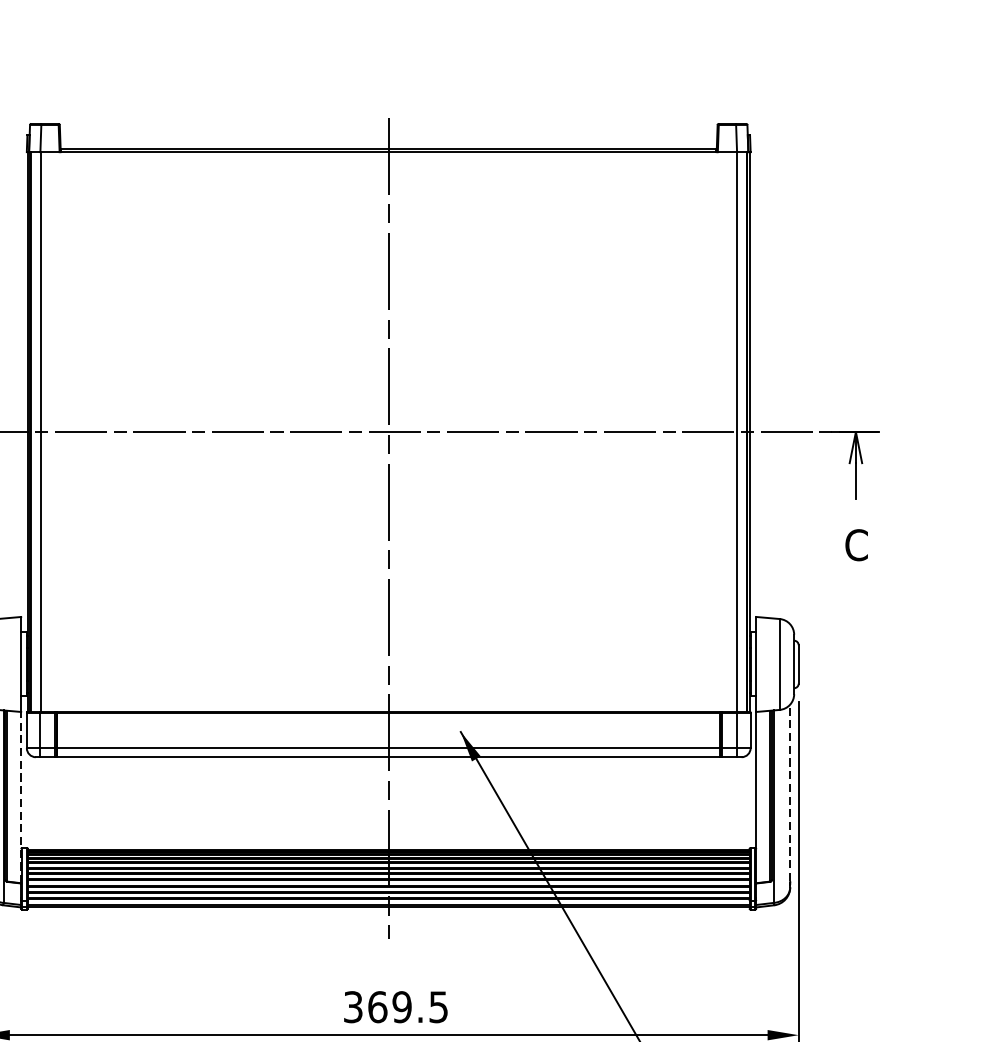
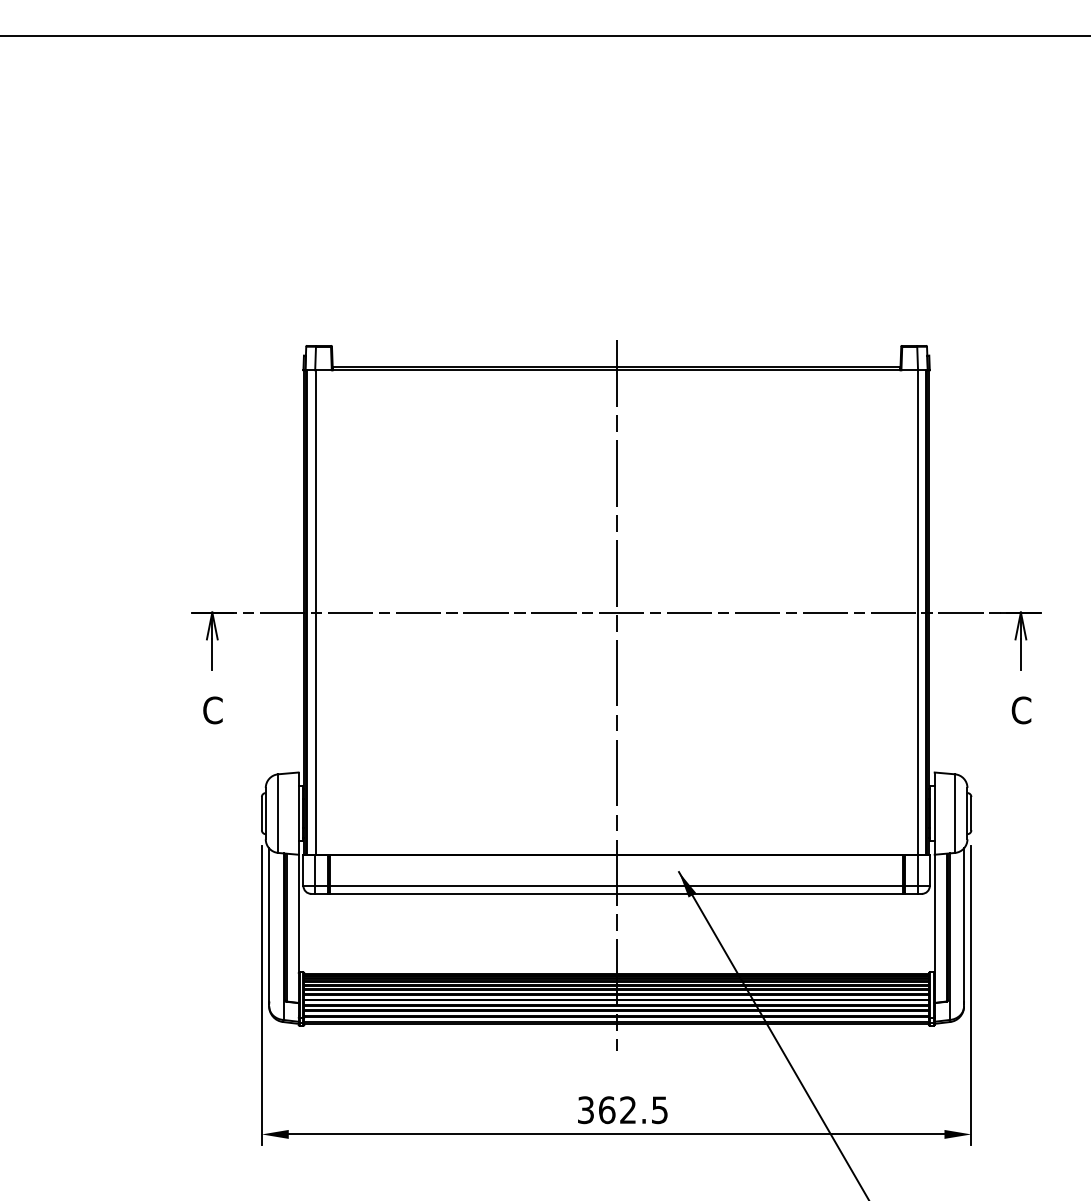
line: (790, 792) -> (964, 924), dashed -> solid
line: (21, 797) -> (298, 928), dashed -> solid
text: (401, 1007) -> (627, 1110), 369.5 -> 362.5

